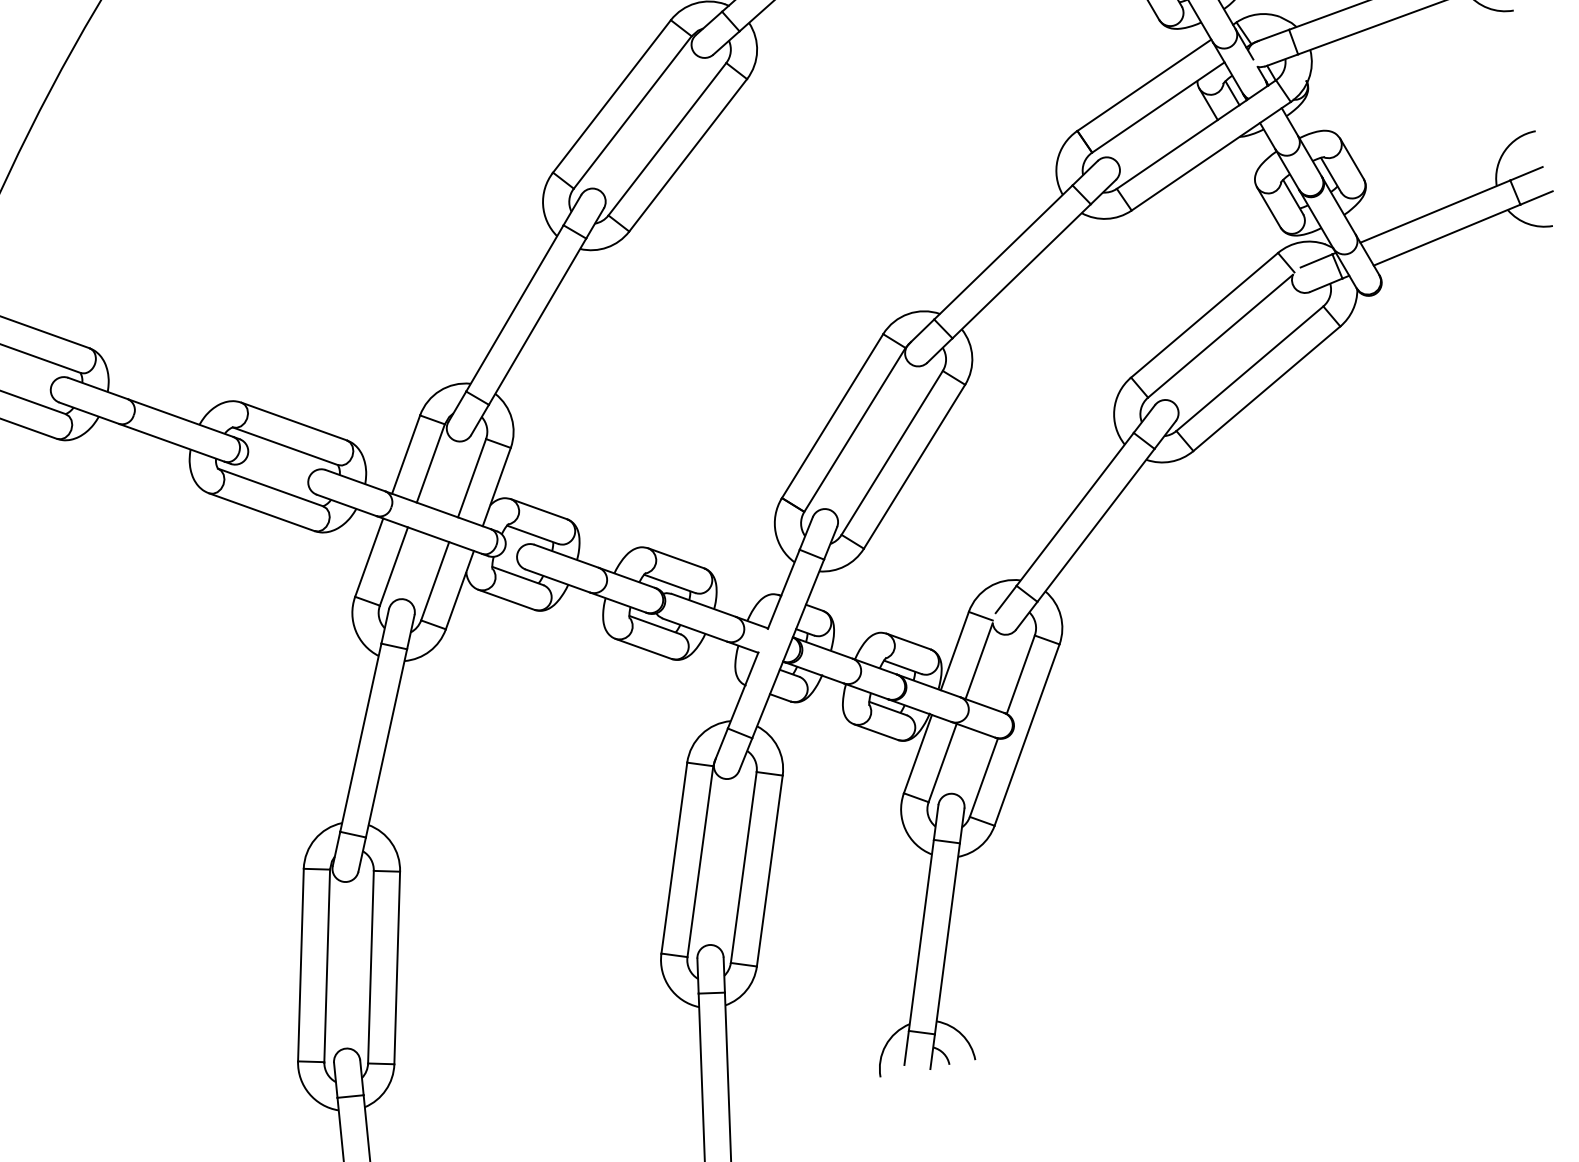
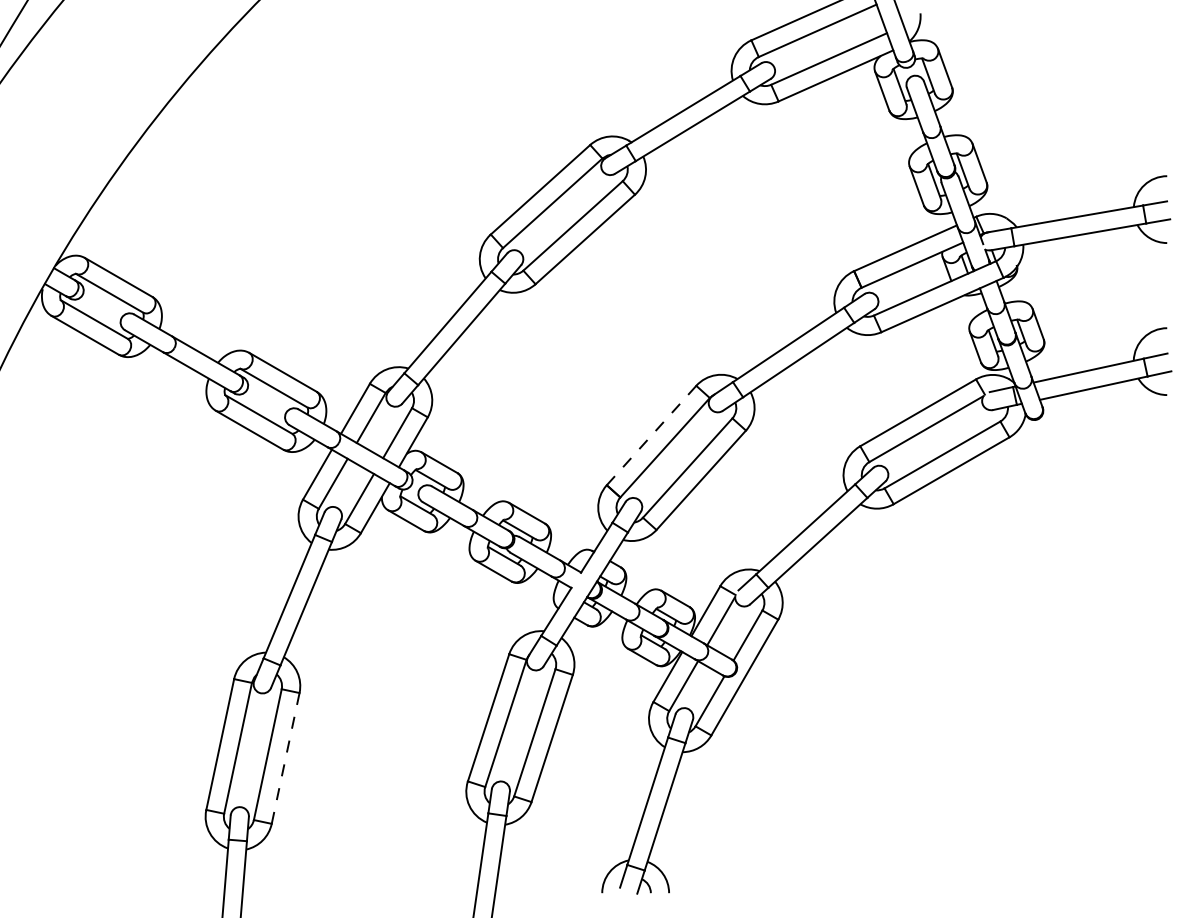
line: (831, 417) -> (650, 436), solid -> dashed
line: (397, 968) -> (285, 758), solid -> dashed

